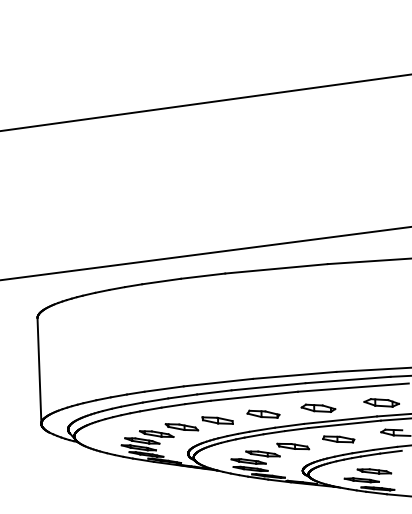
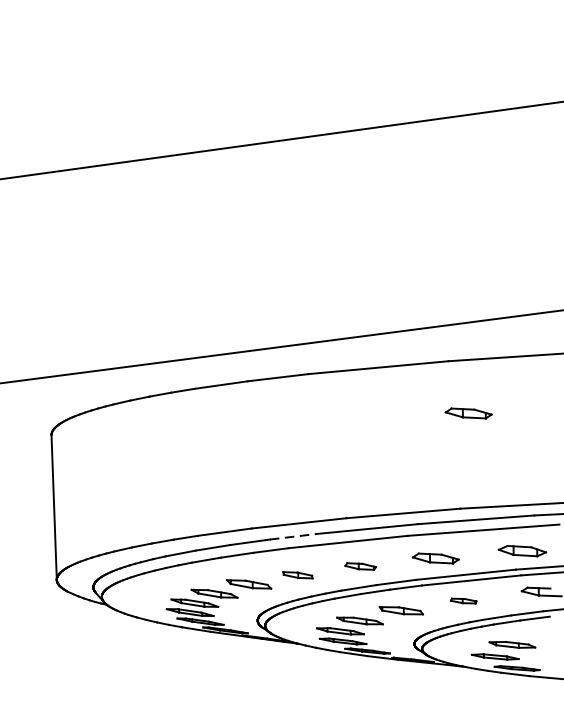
part: (342, 301) -> (468, 412), added
line: (214, 392) -> (293, 536), solid -> dashed
part: (263, 413) -> (360, 565), size x0.7
part: (217, 420) -> (297, 575), size x0.7
part: (338, 439) -> (463, 601), size x0.6

